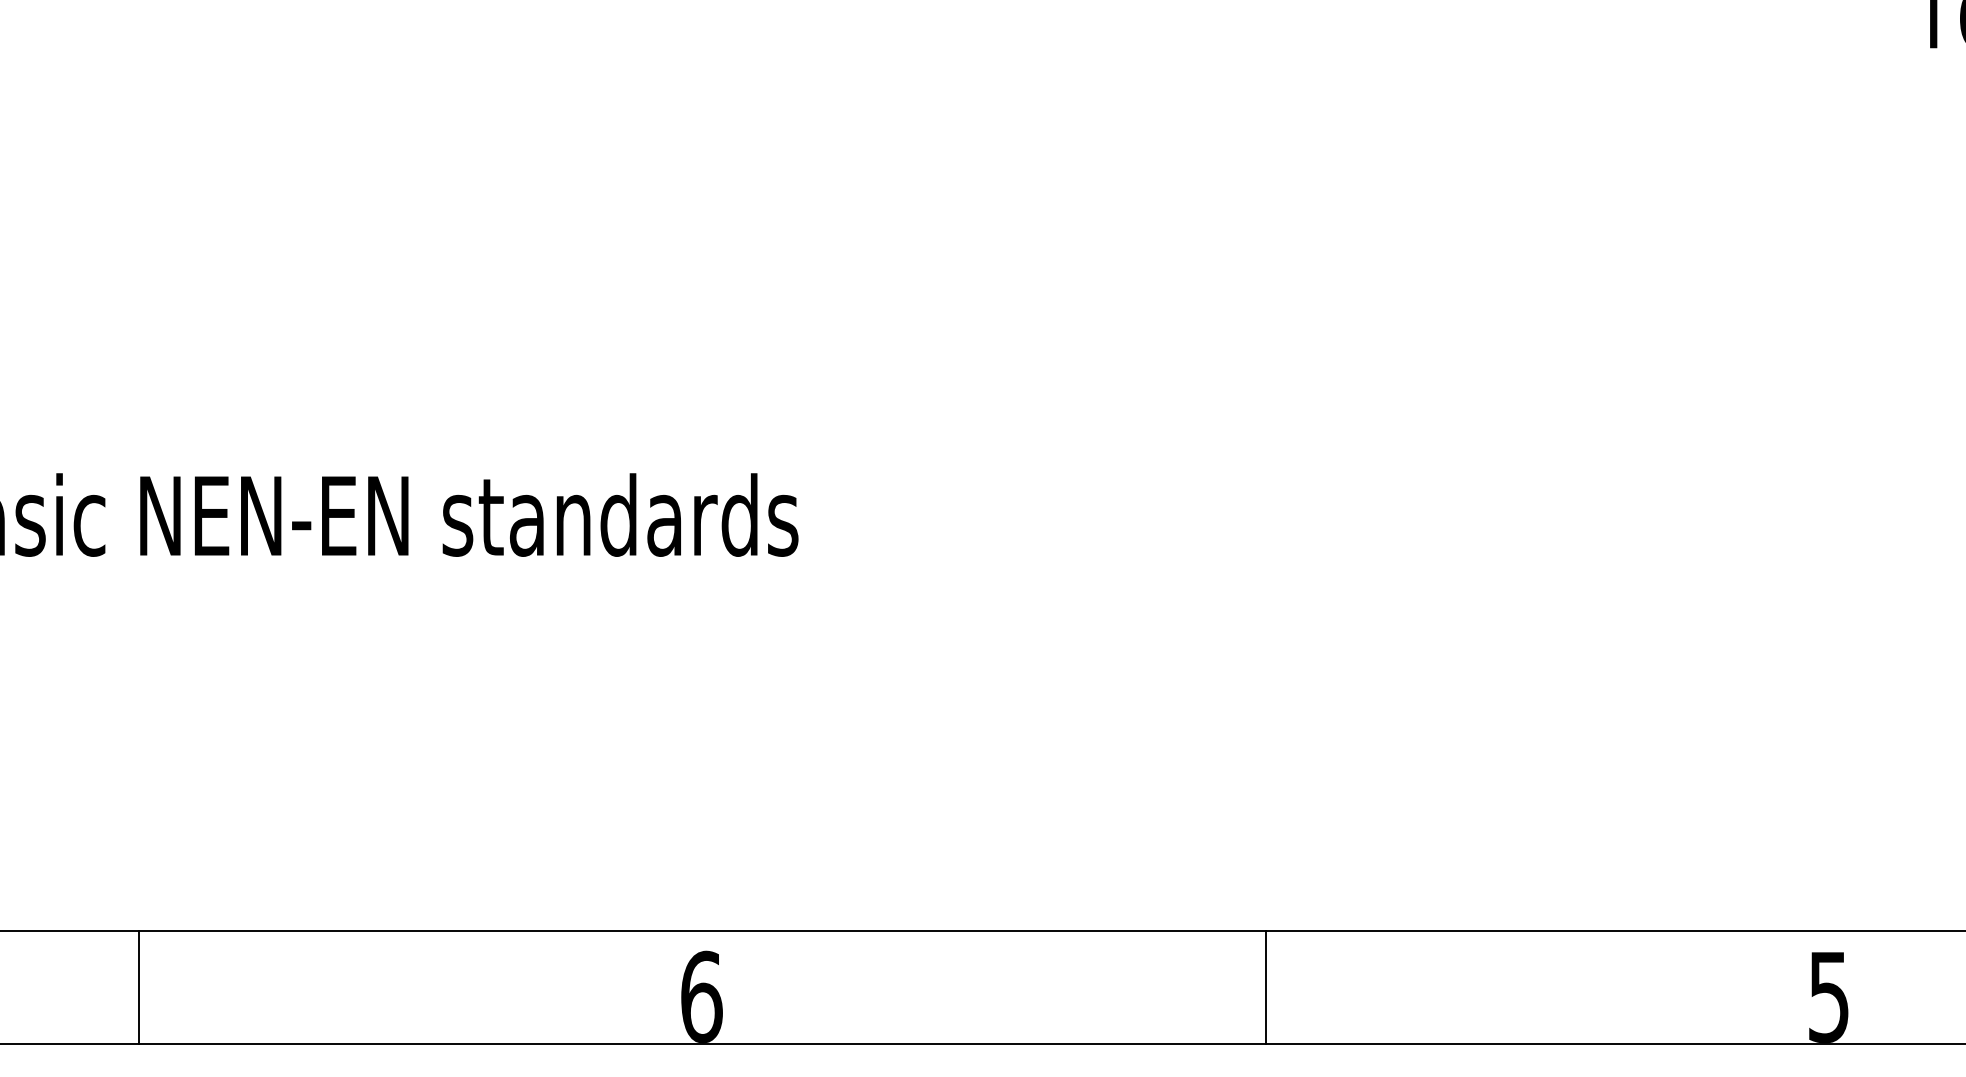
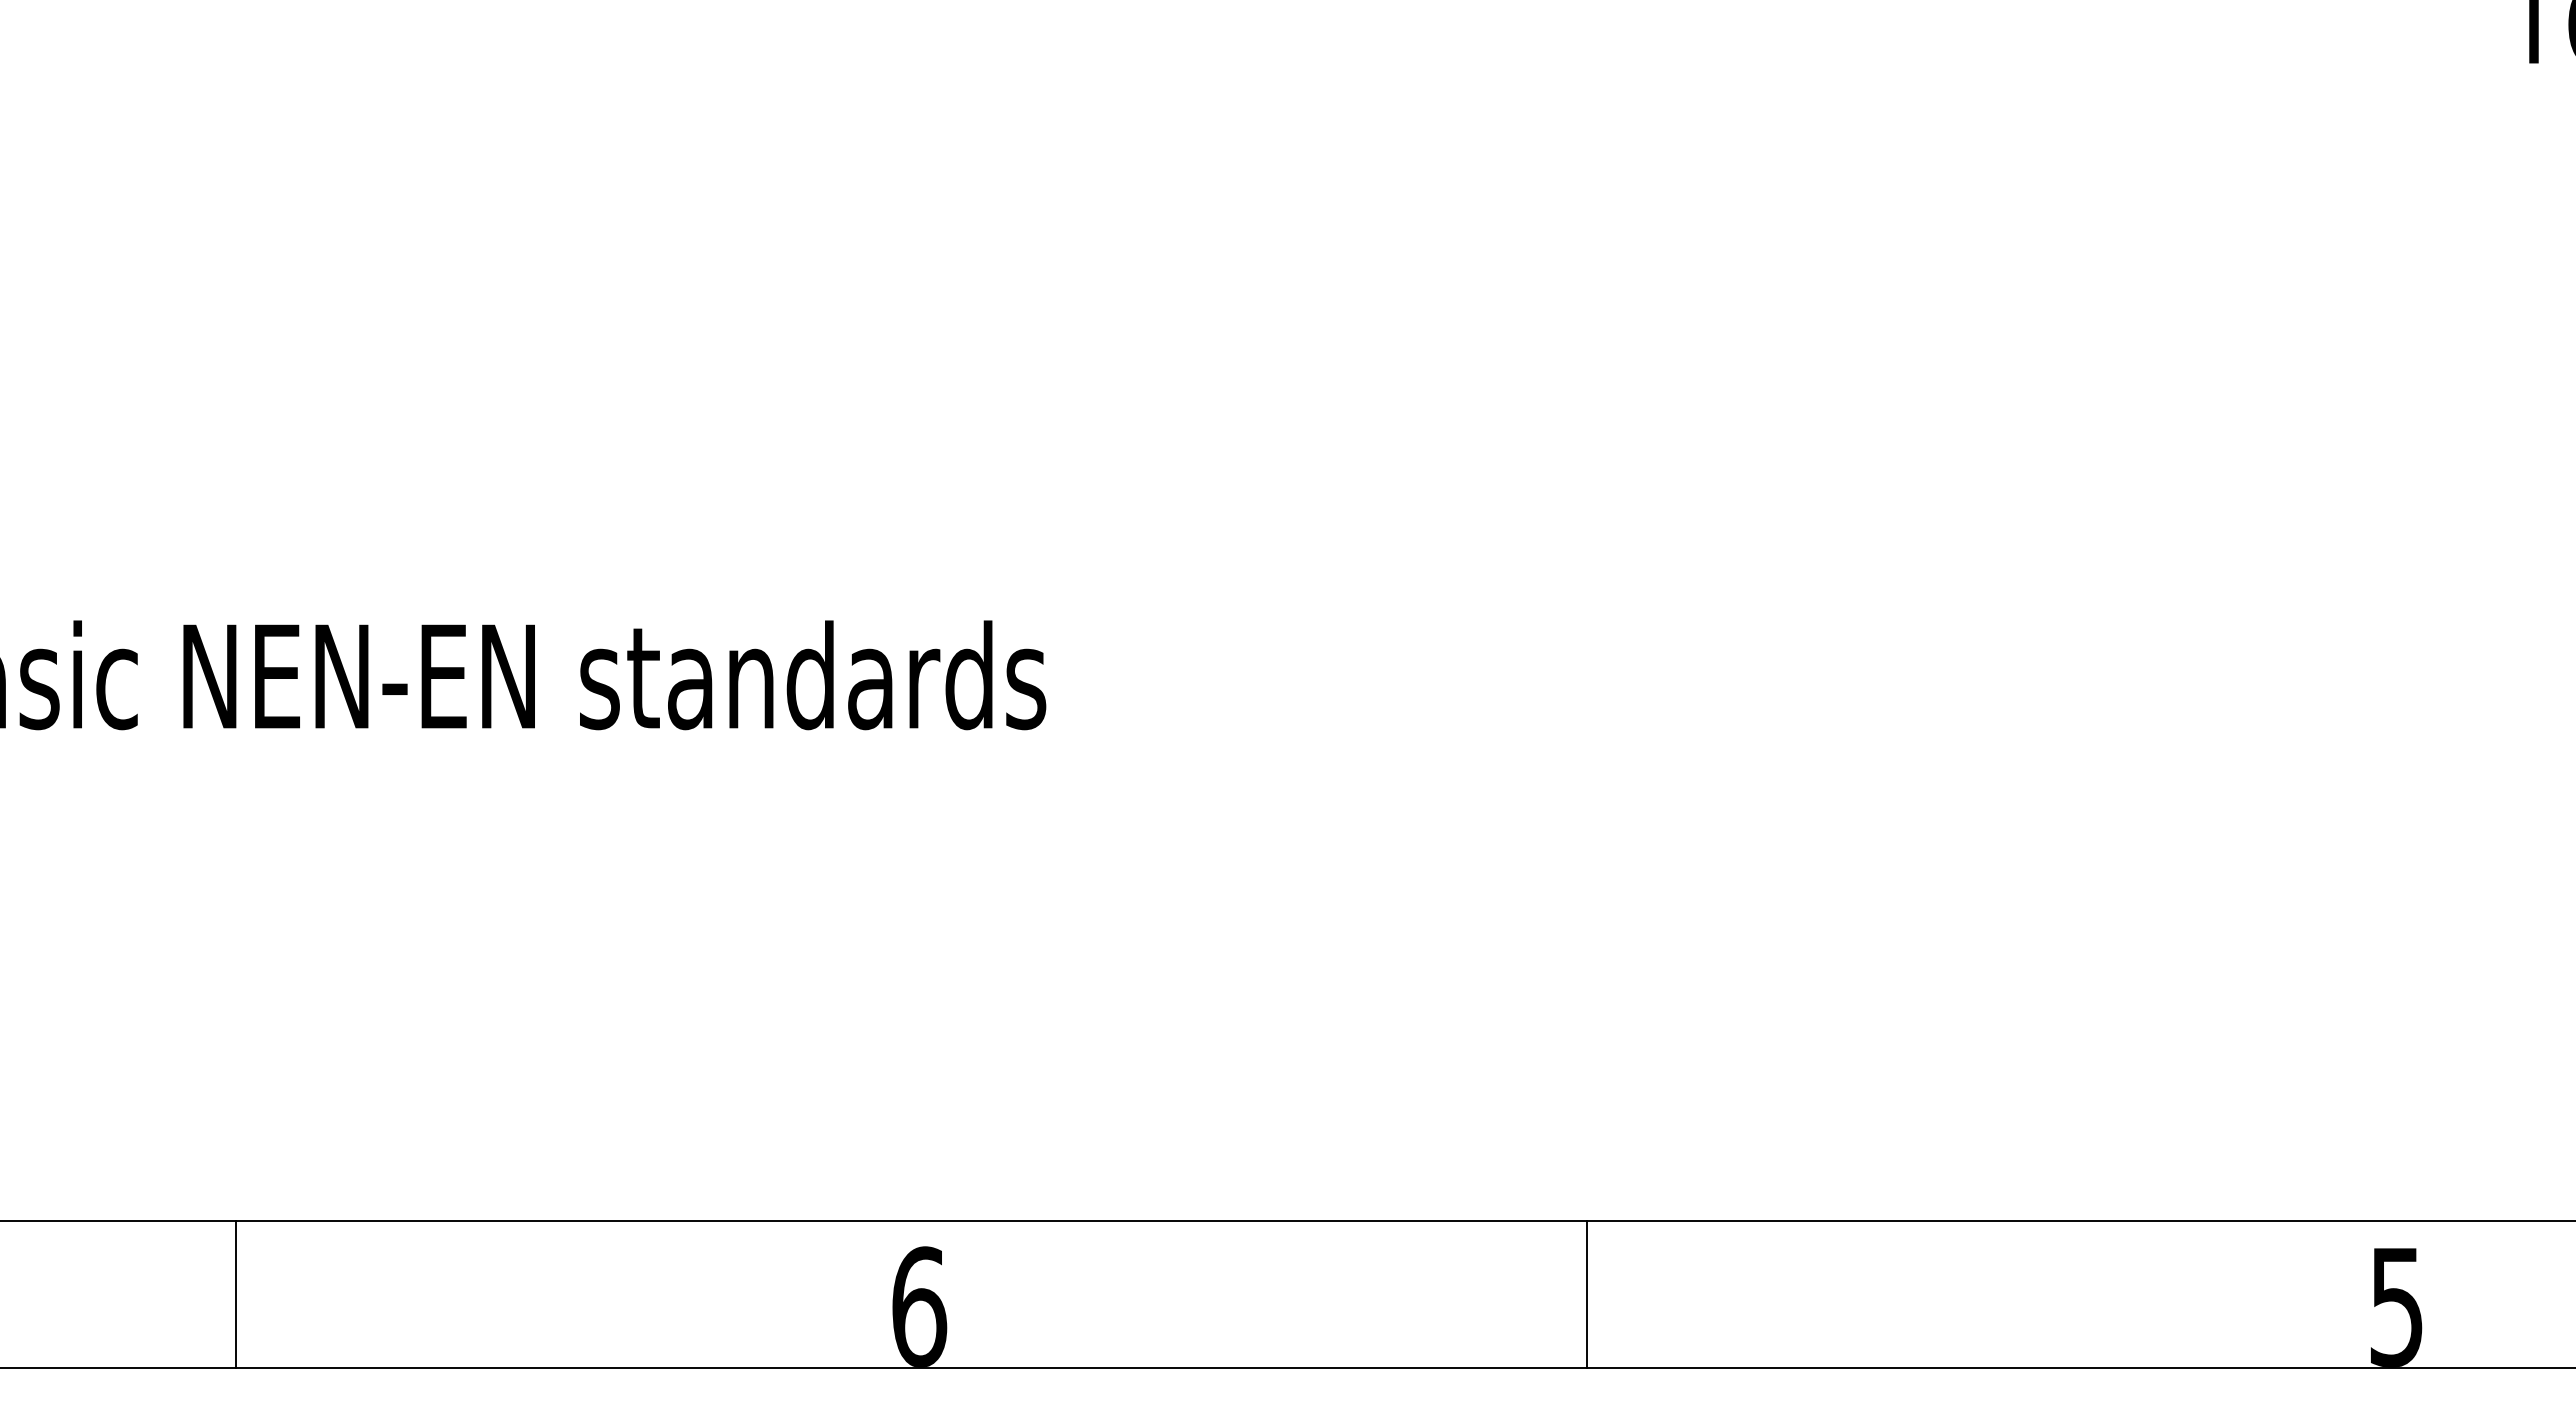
line: (138, 987) -> (235, 1294), moved
line: (1266, 987) -> (1587, 1294), moved

